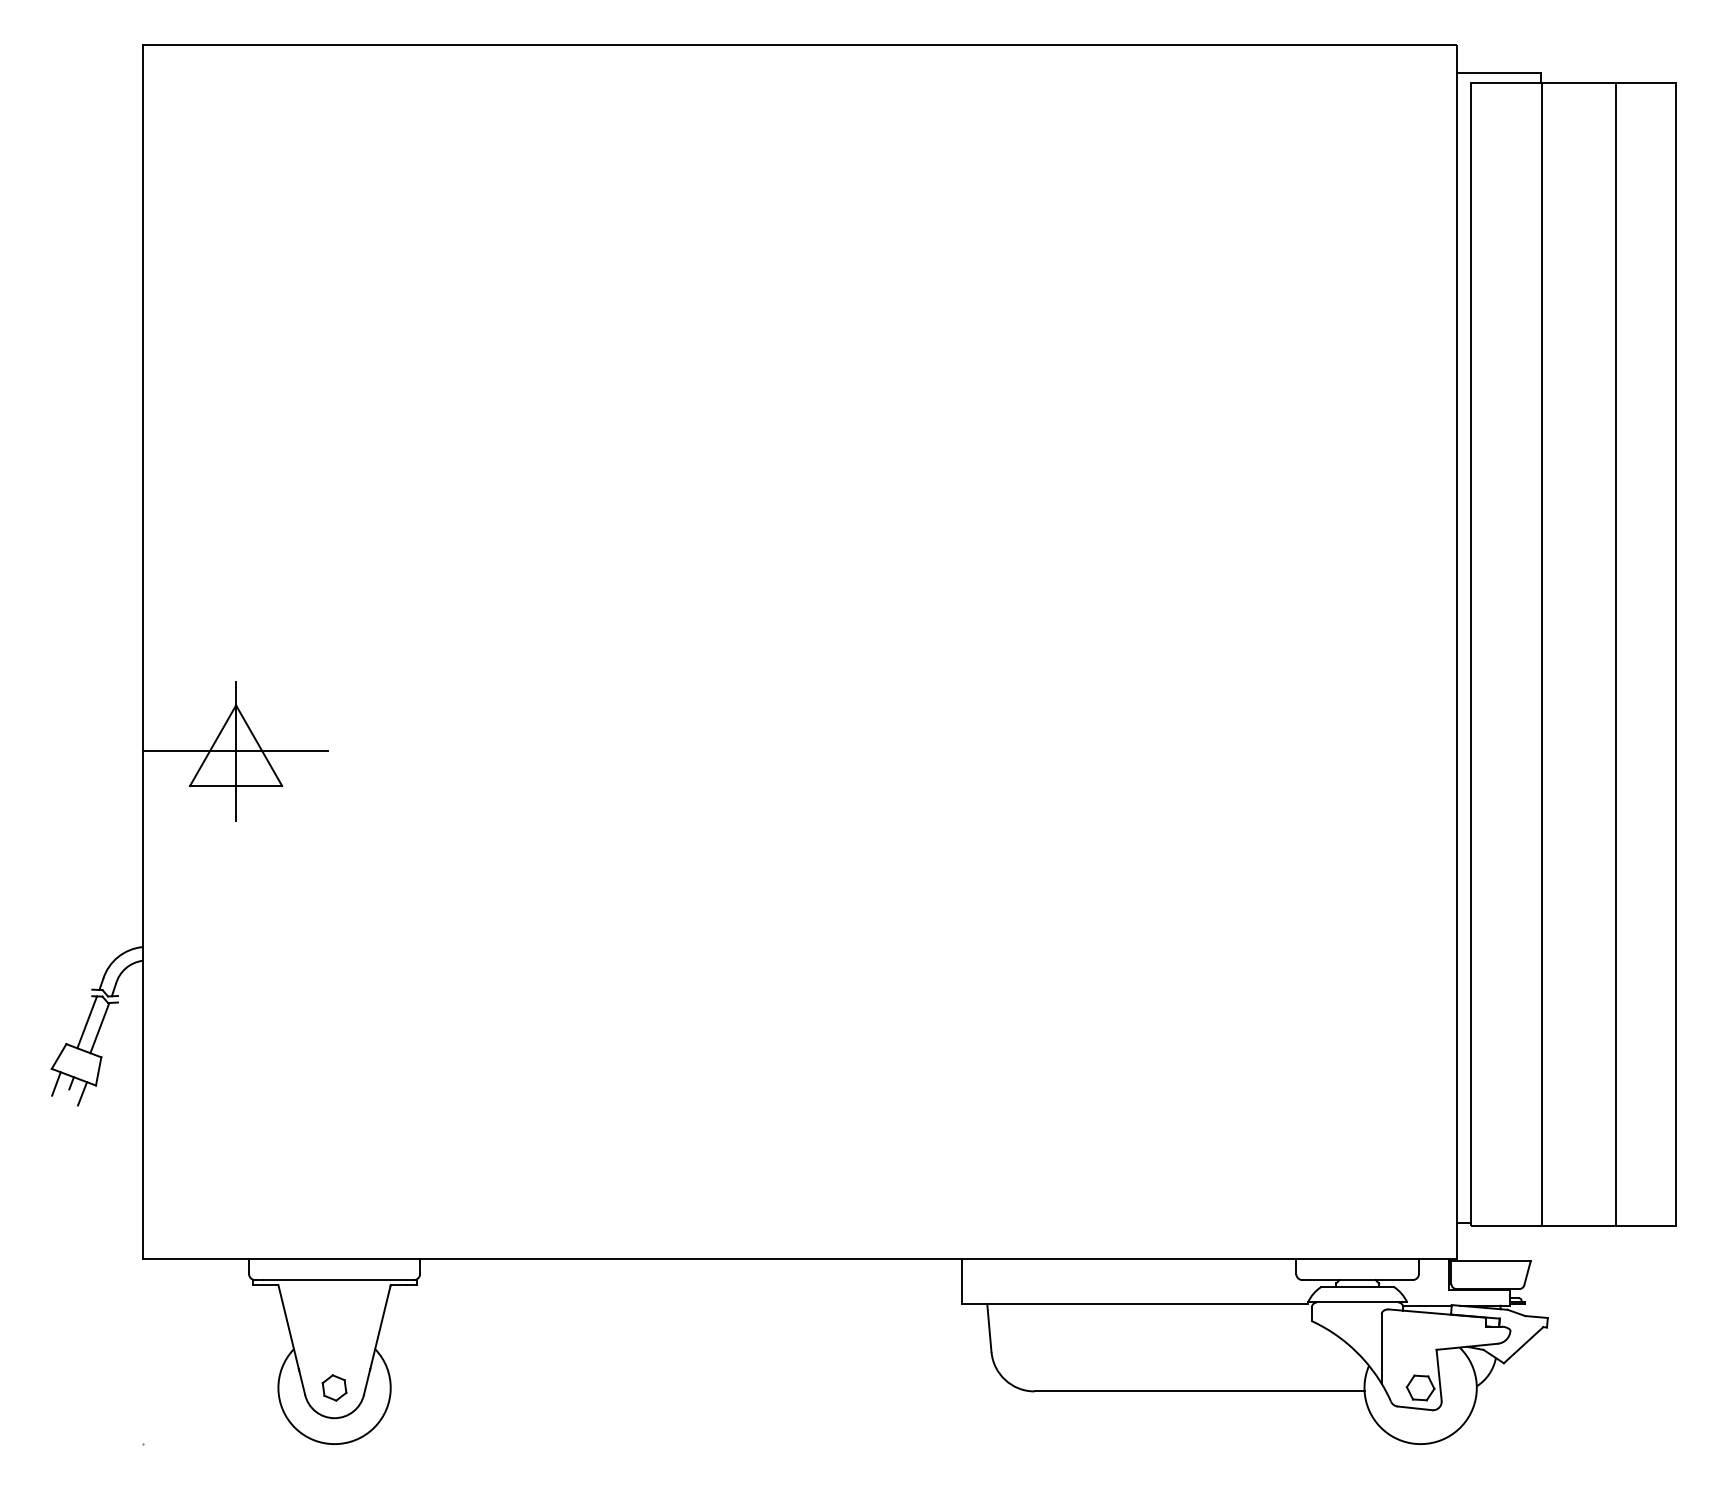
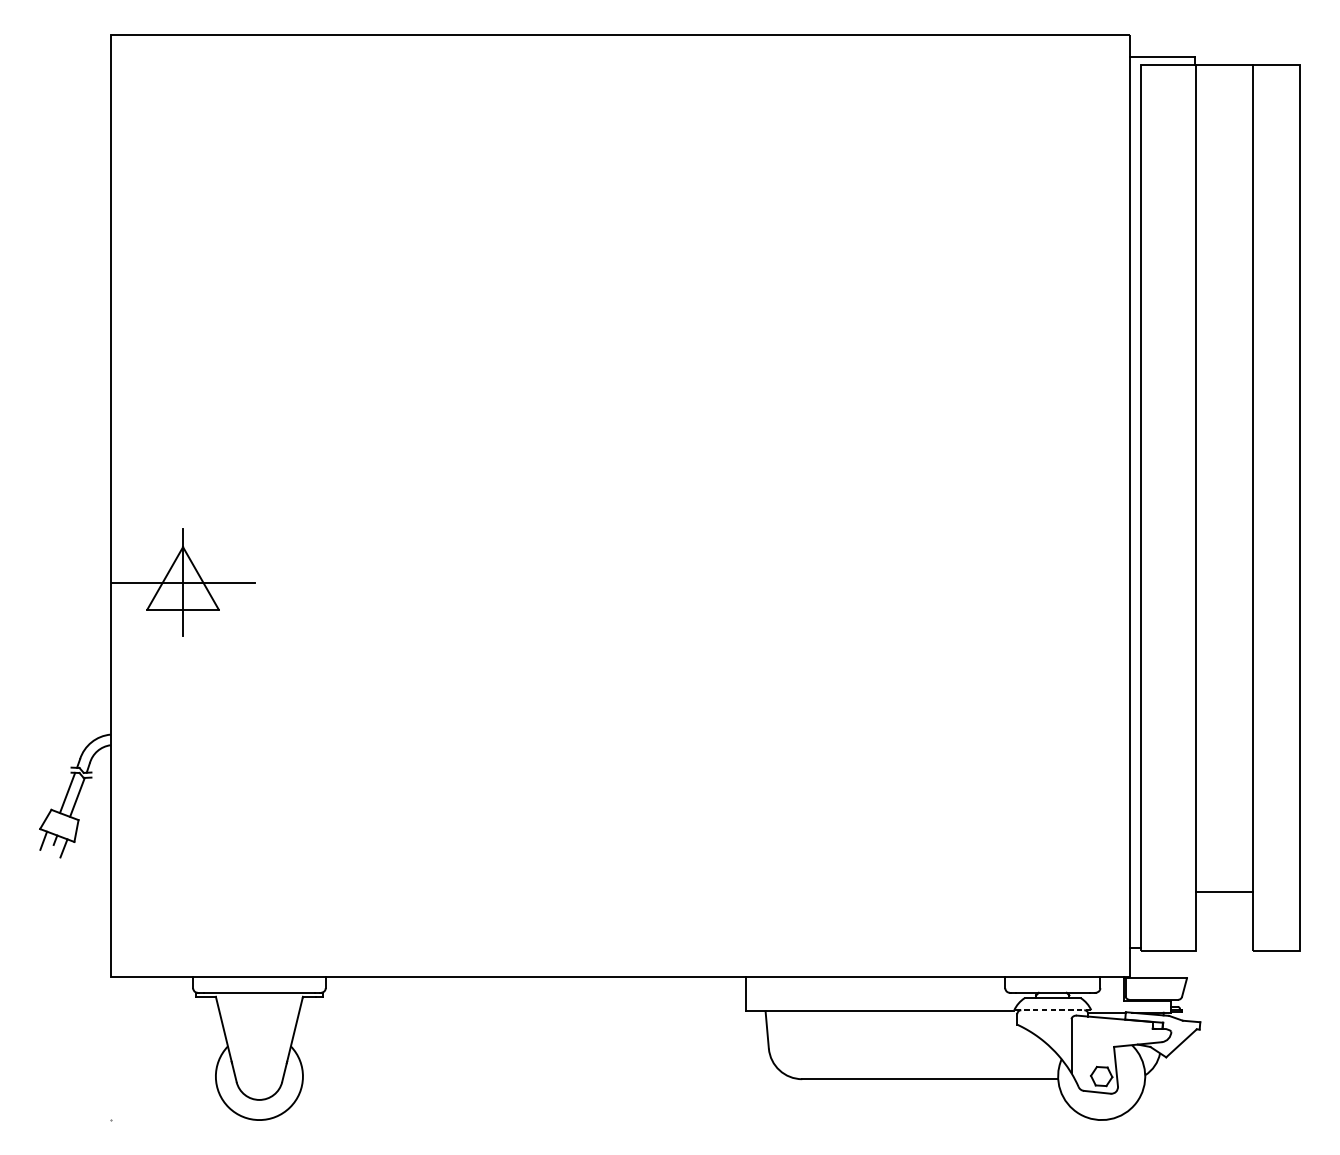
line: (1578, 1226) -> (1224, 892), moved
line: (1357, 1302) -> (1052, 1010), solid -> dashed
part: (334, 1387) -> (259, 1076), removed

